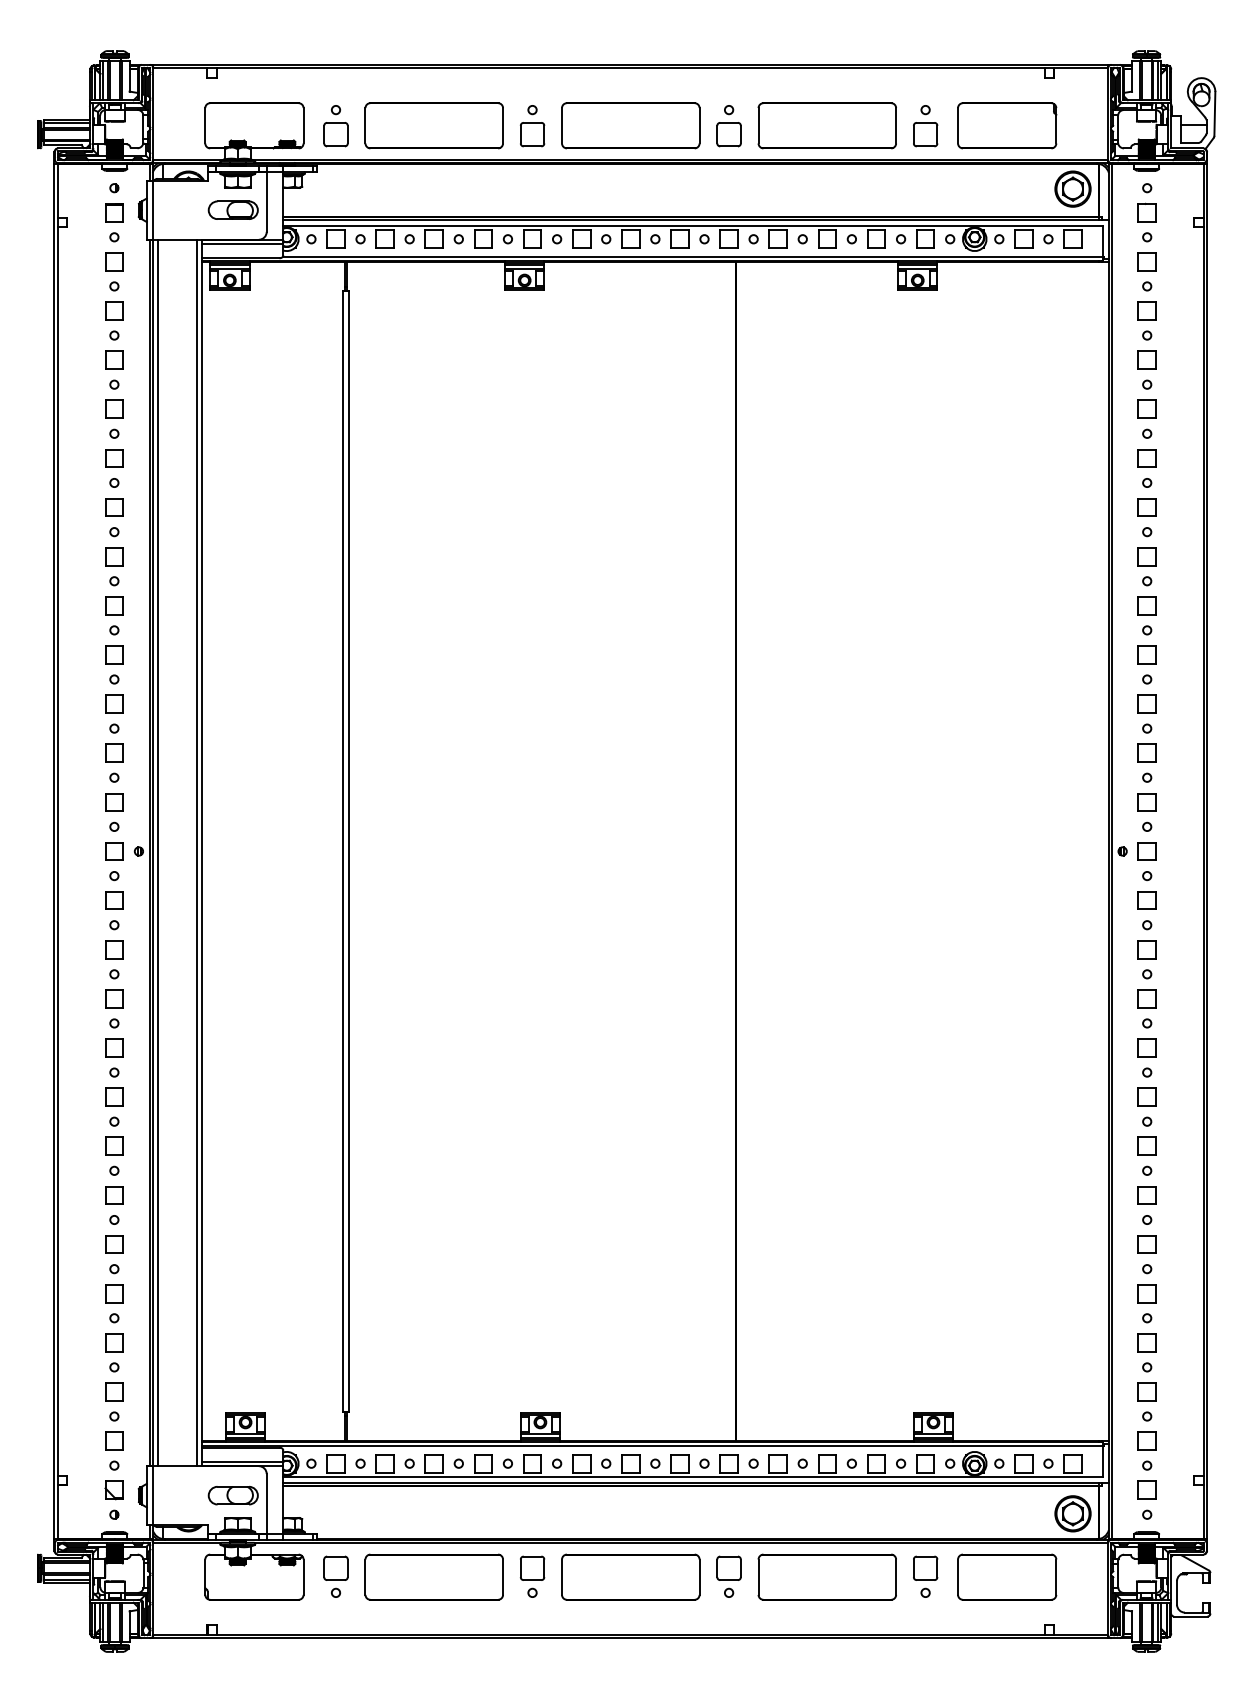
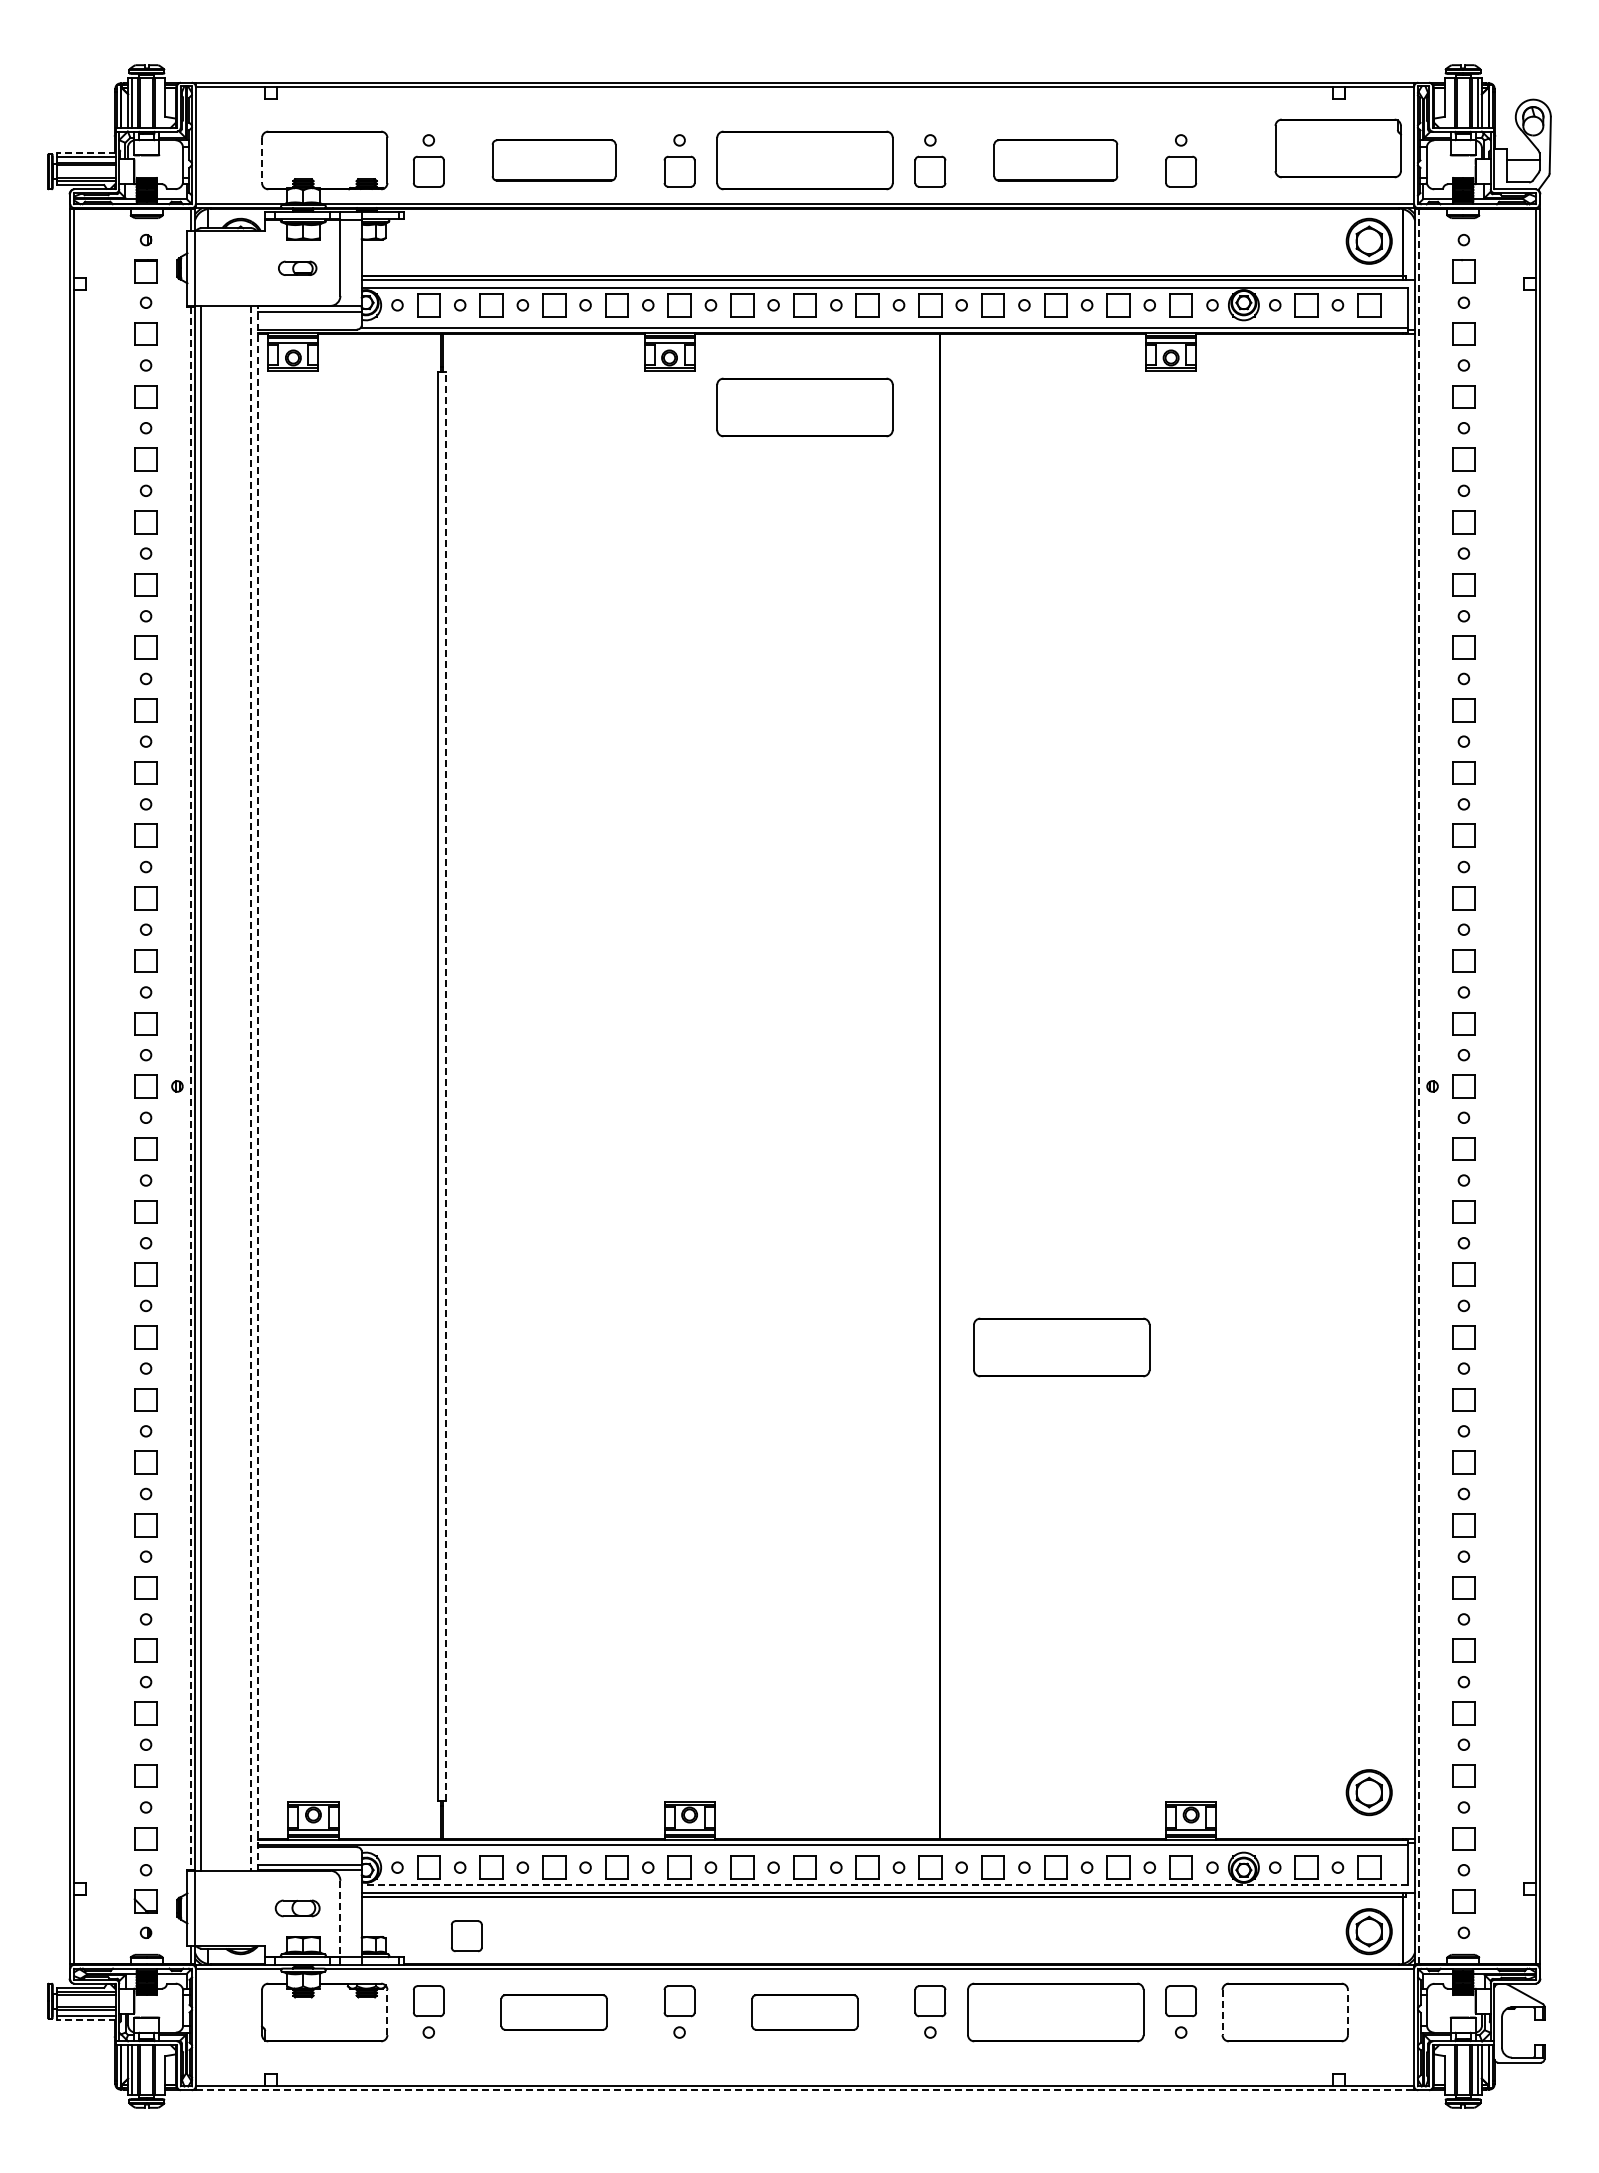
line: (66, 119) -> (85, 152), solid -> dashed
line: (205, 125) -> (262, 160), solid -> dashed
part: (433, 125) -> (553, 160), size x0.7
part: (827, 125) -> (1055, 160), size x0.7
part: (1006, 125) -> (1337, 148), moved
part: (233, 210) -> (297, 268), size x0.6
part: (630, 319) -> (804, 407), added
line: (349, 851) -> (445, 1086), solid -> dashed
line: (1112, 851) -> (1419, 1086), solid -> dashed
line: (201, 852) -> (257, 1087), solid -> dashed
line: (149, 853) -> (190, 1088), solid -> dashed
line: (197, 853) -> (251, 1088), solid -> dashed
part: (831, 1056) -> (1061, 1347), added
part: (1072, 1404) -> (1368, 1792), added
line: (693, 1477) -> (884, 1885), solid -> dashed
part: (233, 1495) -> (297, 1908), size x0.7
line: (266, 1504) -> (340, 1919), solid -> dashed
part: (365, 1517) -> (466, 1936), added
line: (303, 1577) -> (387, 2012), solid -> dashed
part: (433, 1577) -> (553, 2012), size x0.6
part: (630, 1577) -> (804, 2012), size x0.6
line: (958, 1577) -> (1222, 2012), solid -> dashed
line: (1055, 1577) -> (1347, 2012), solid -> dashed
line: (66, 1583) -> (85, 2020), solid -> dashed
line: (631, 1638) -> (805, 2090), solid -> dashed

